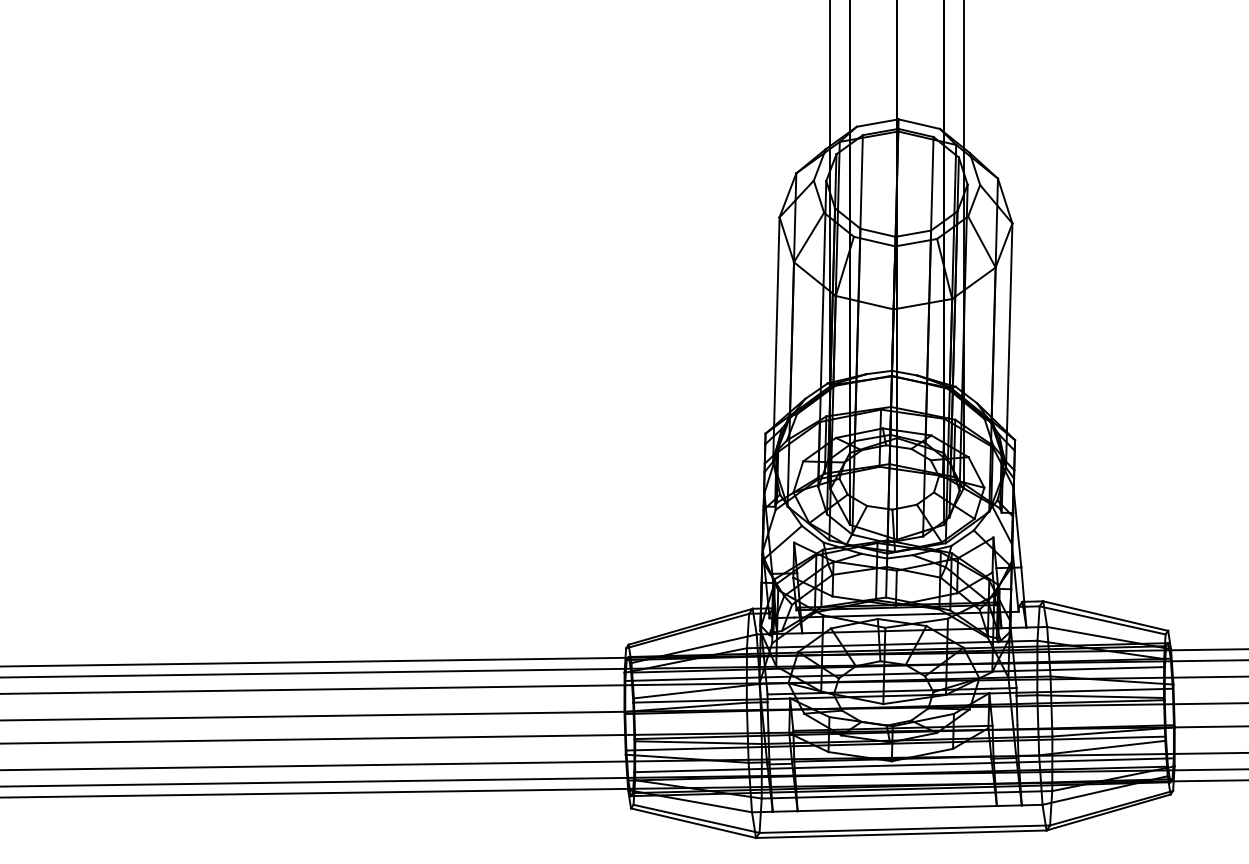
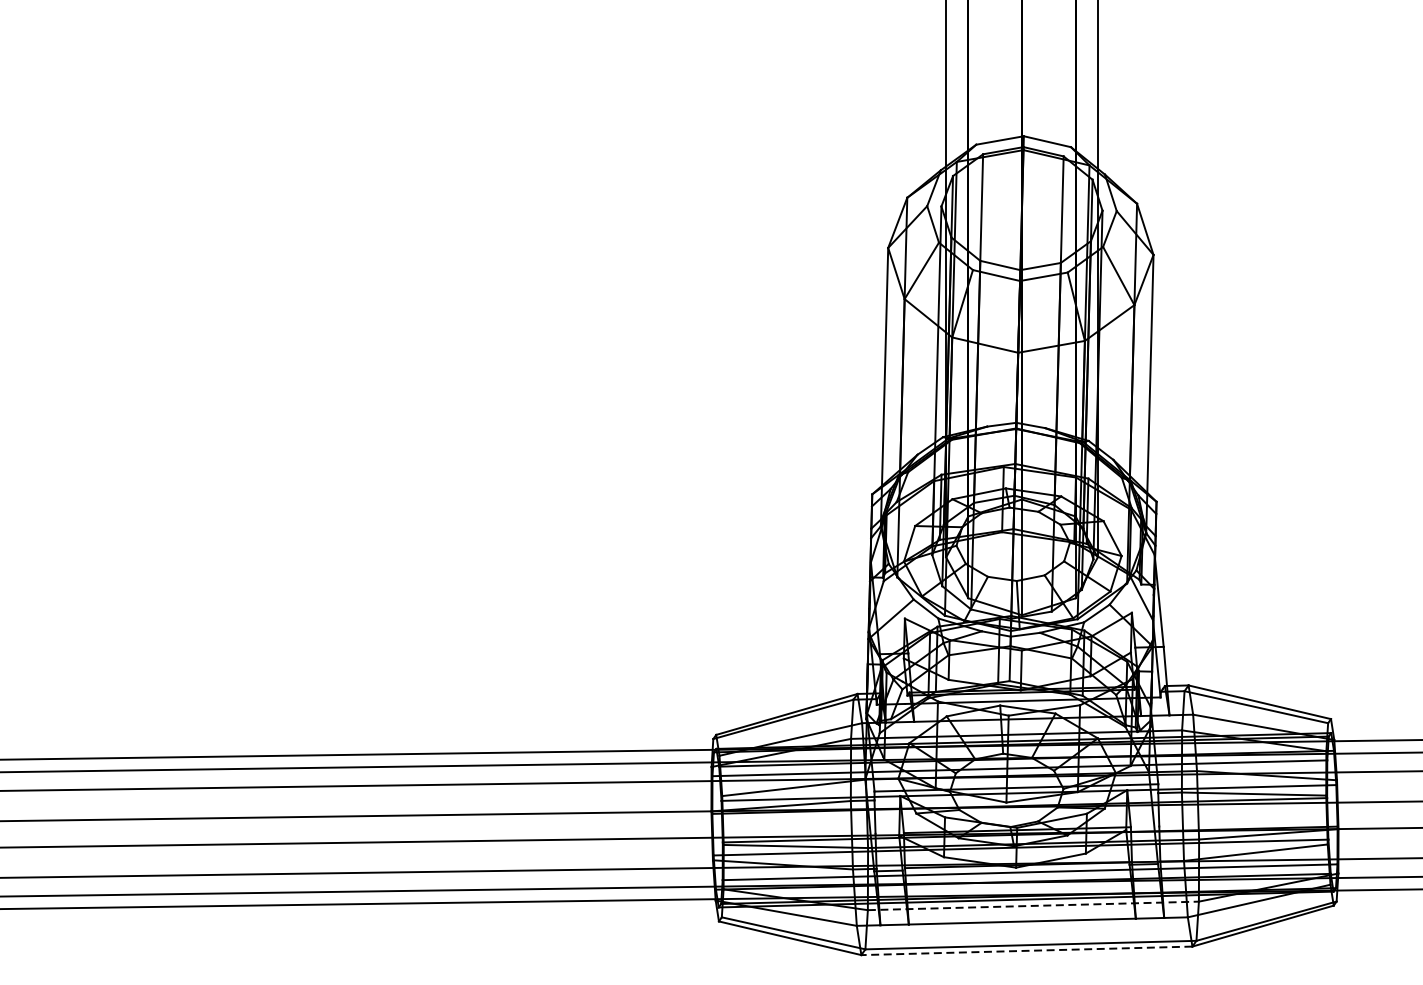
line: (907, 794) -> (1033, 905), solid -> dashed
line: (900, 834) -> (1026, 951), solid -> dashed

